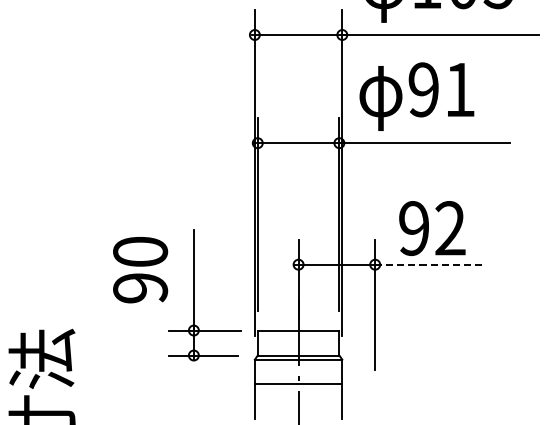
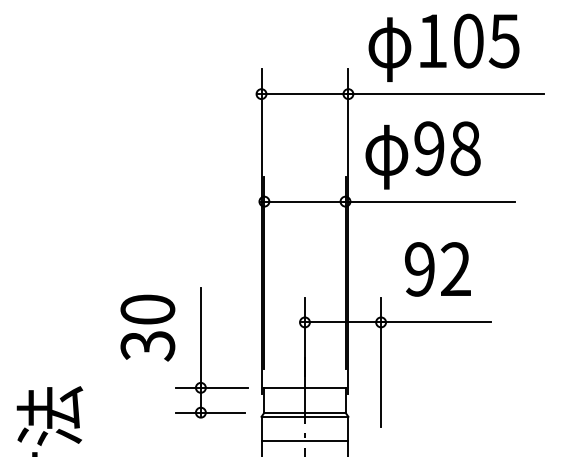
text: (460, 89) -> (465, 148), 91 -> 98
text: (431, 228) -> (437, 269), moved
line: (429, 264) -> (435, 322), dashed -> solid
text: (140, 288) -> (147, 346), 90 -> 30

